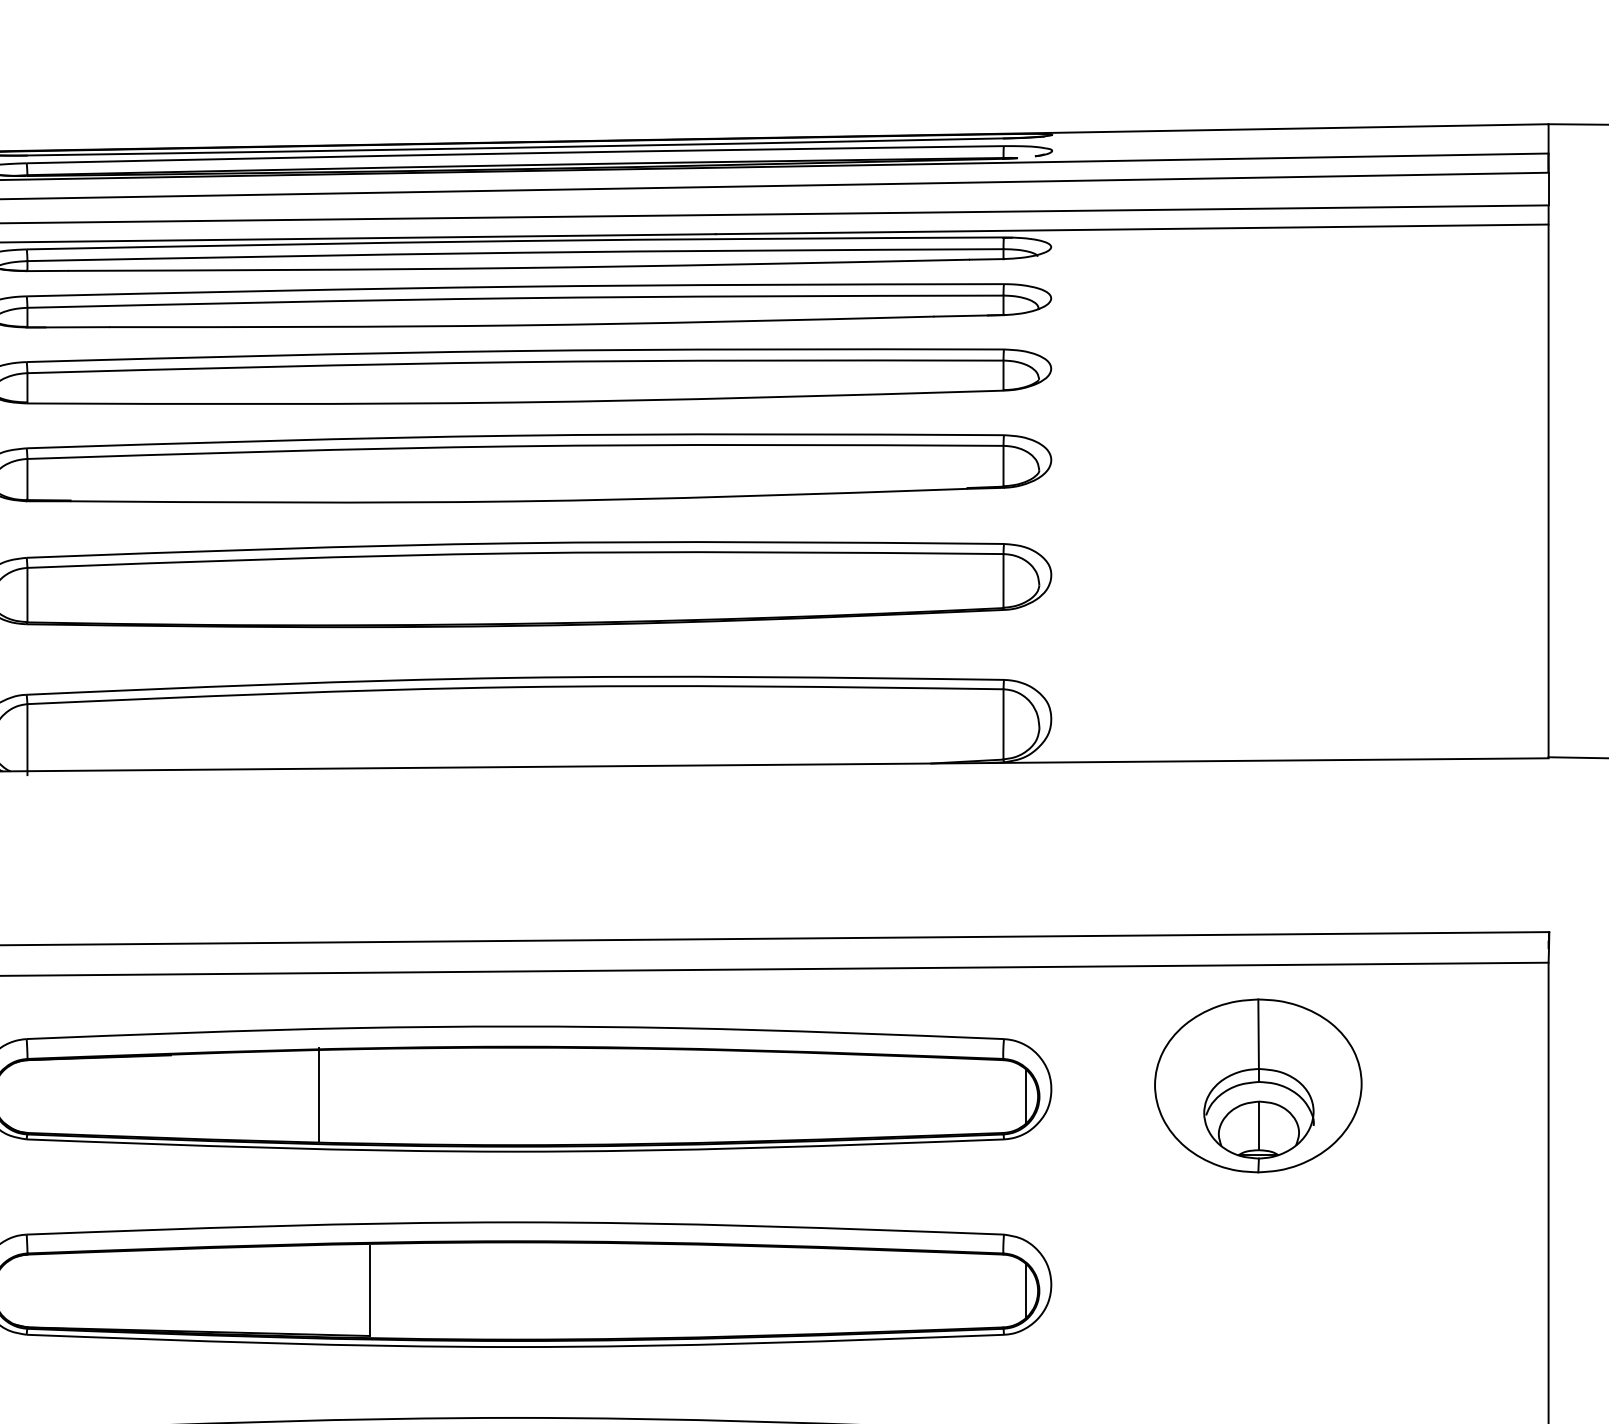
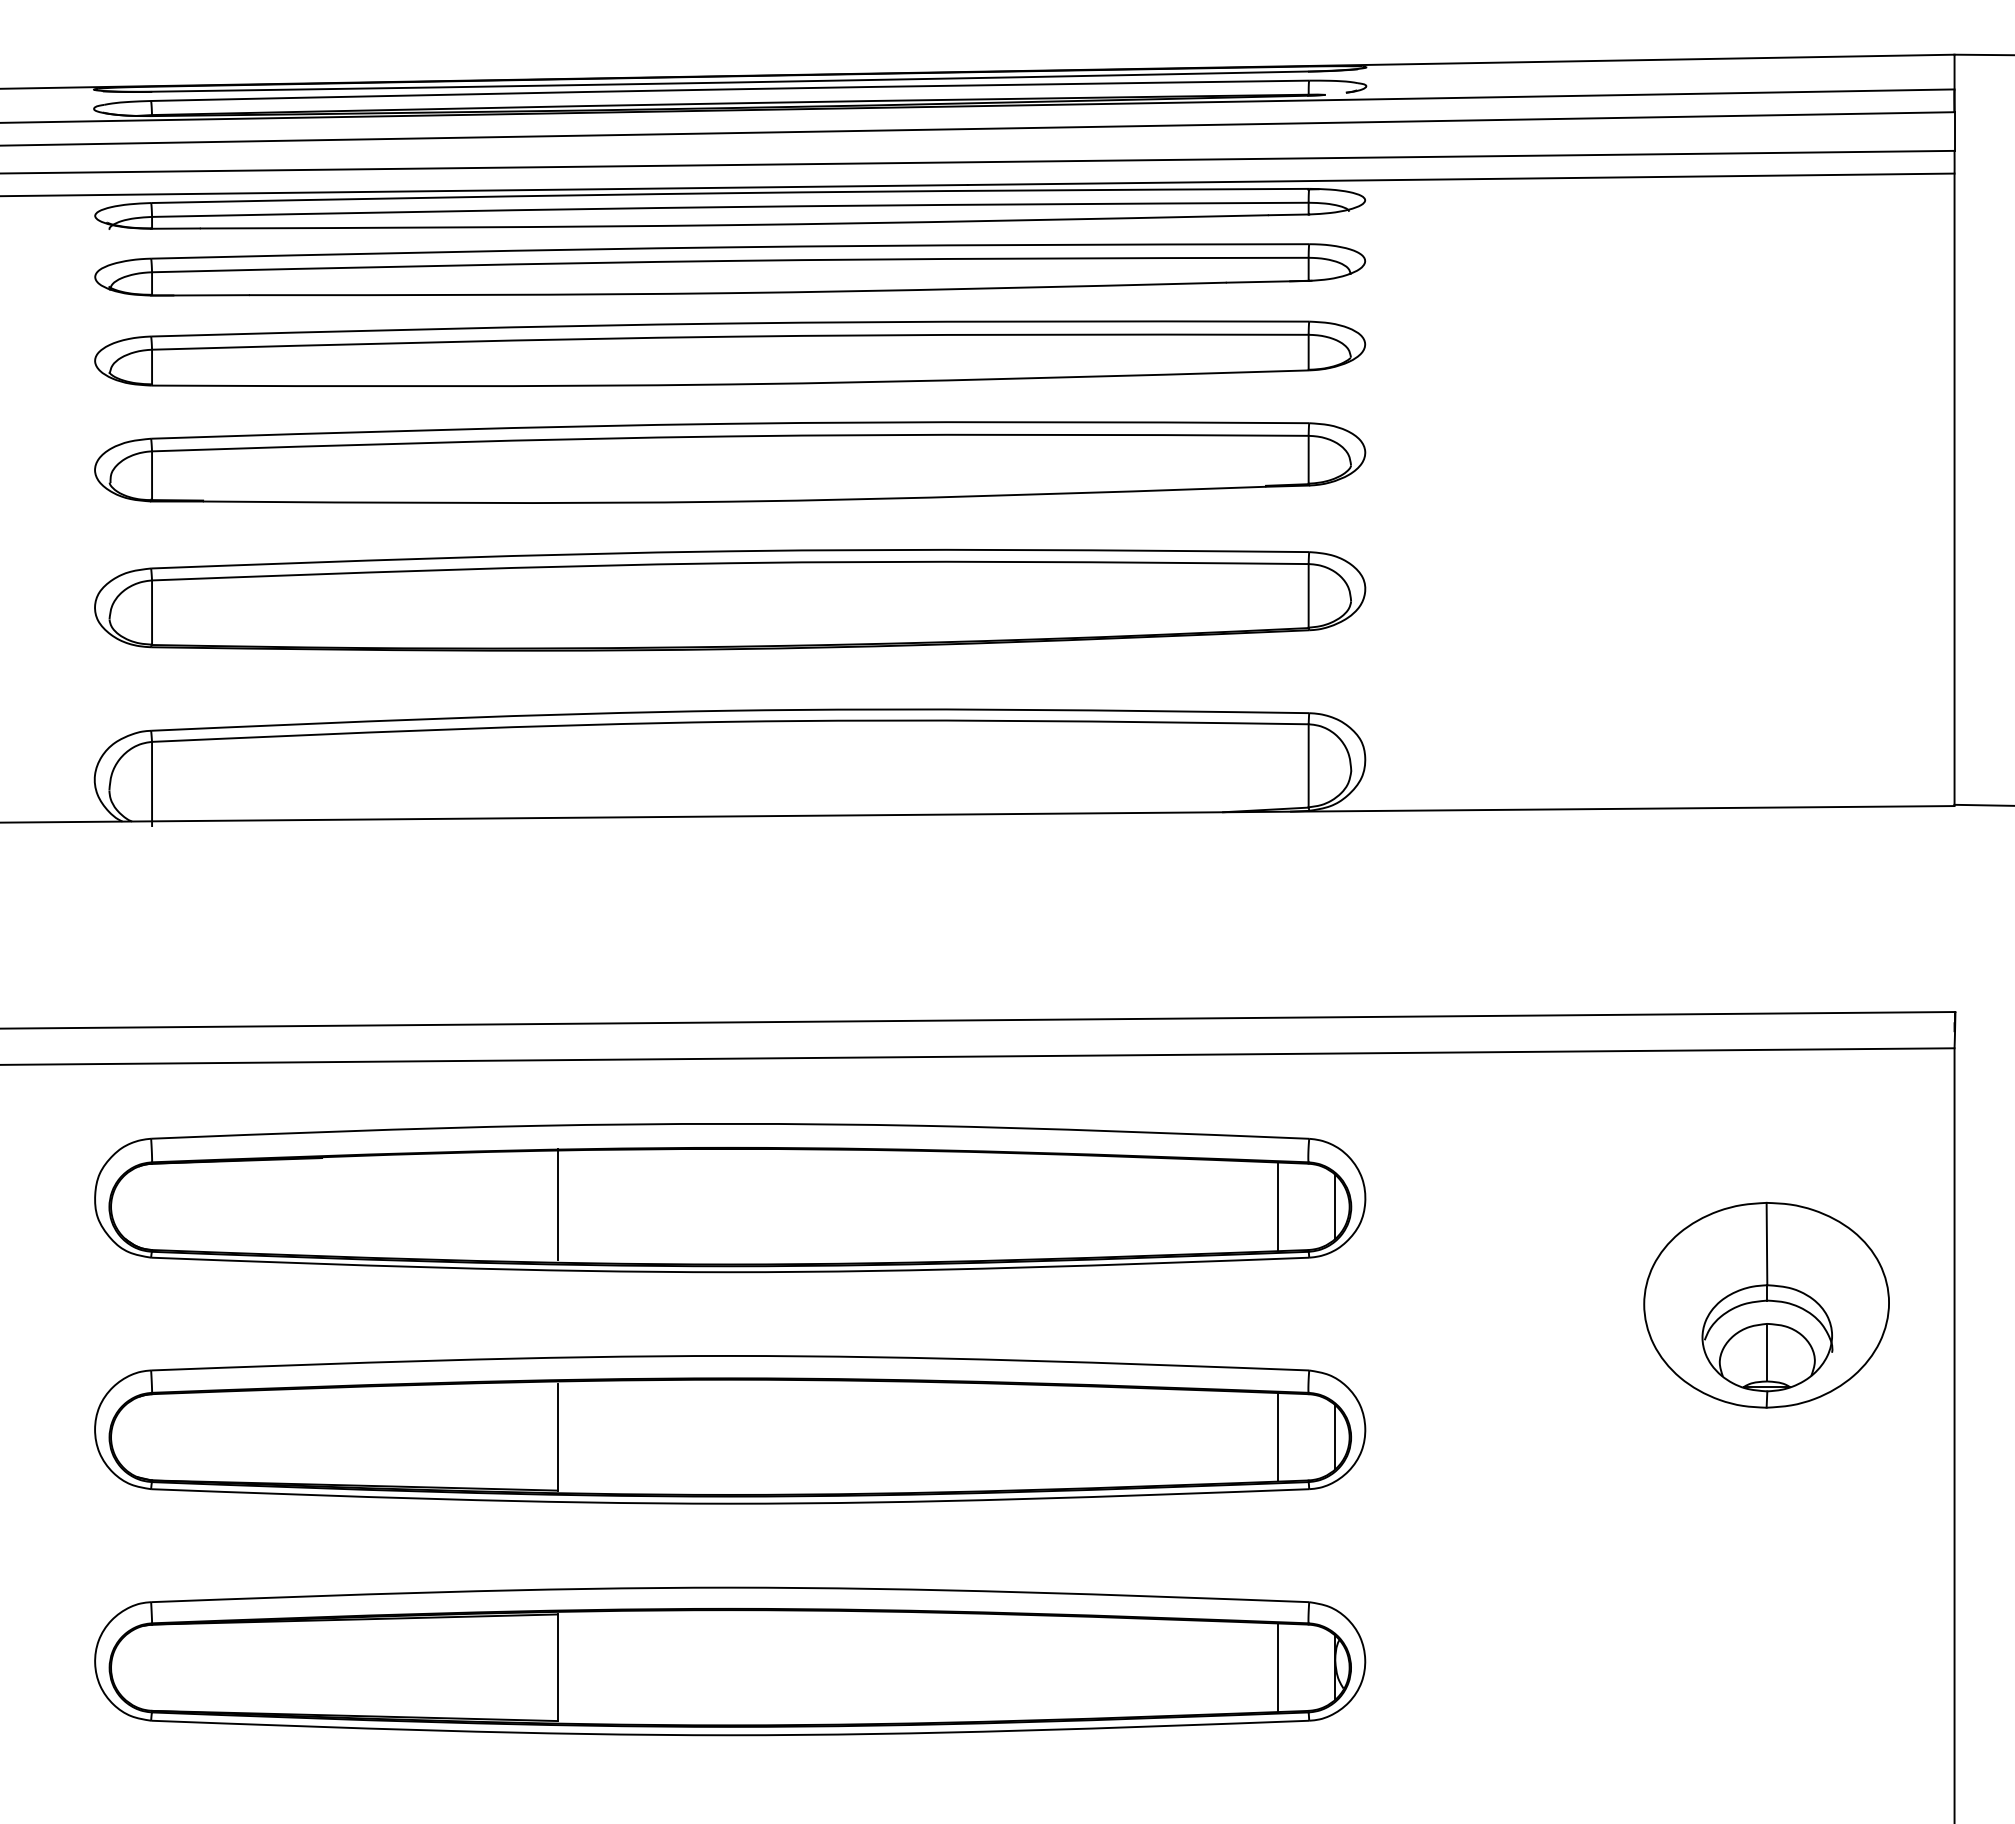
part: (1258, 1085) -> (1766, 1304), moved
line: (318, 1094) -> (557, 1204), moved
line: (977, 1096) -> (1277, 1206), added
line: (977, 1291) -> (1277, 1437), added

